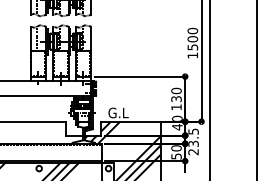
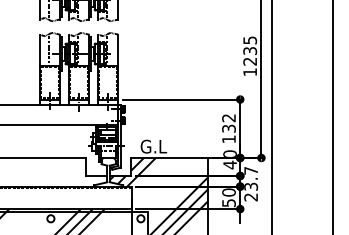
text: (193, 38) -> (250, 50), 1500 -> 1235
text: (176, 91) -> (228, 118), 130 -> 132
text: (193, 131) -> (251, 170), 23.5 -> 23.7

